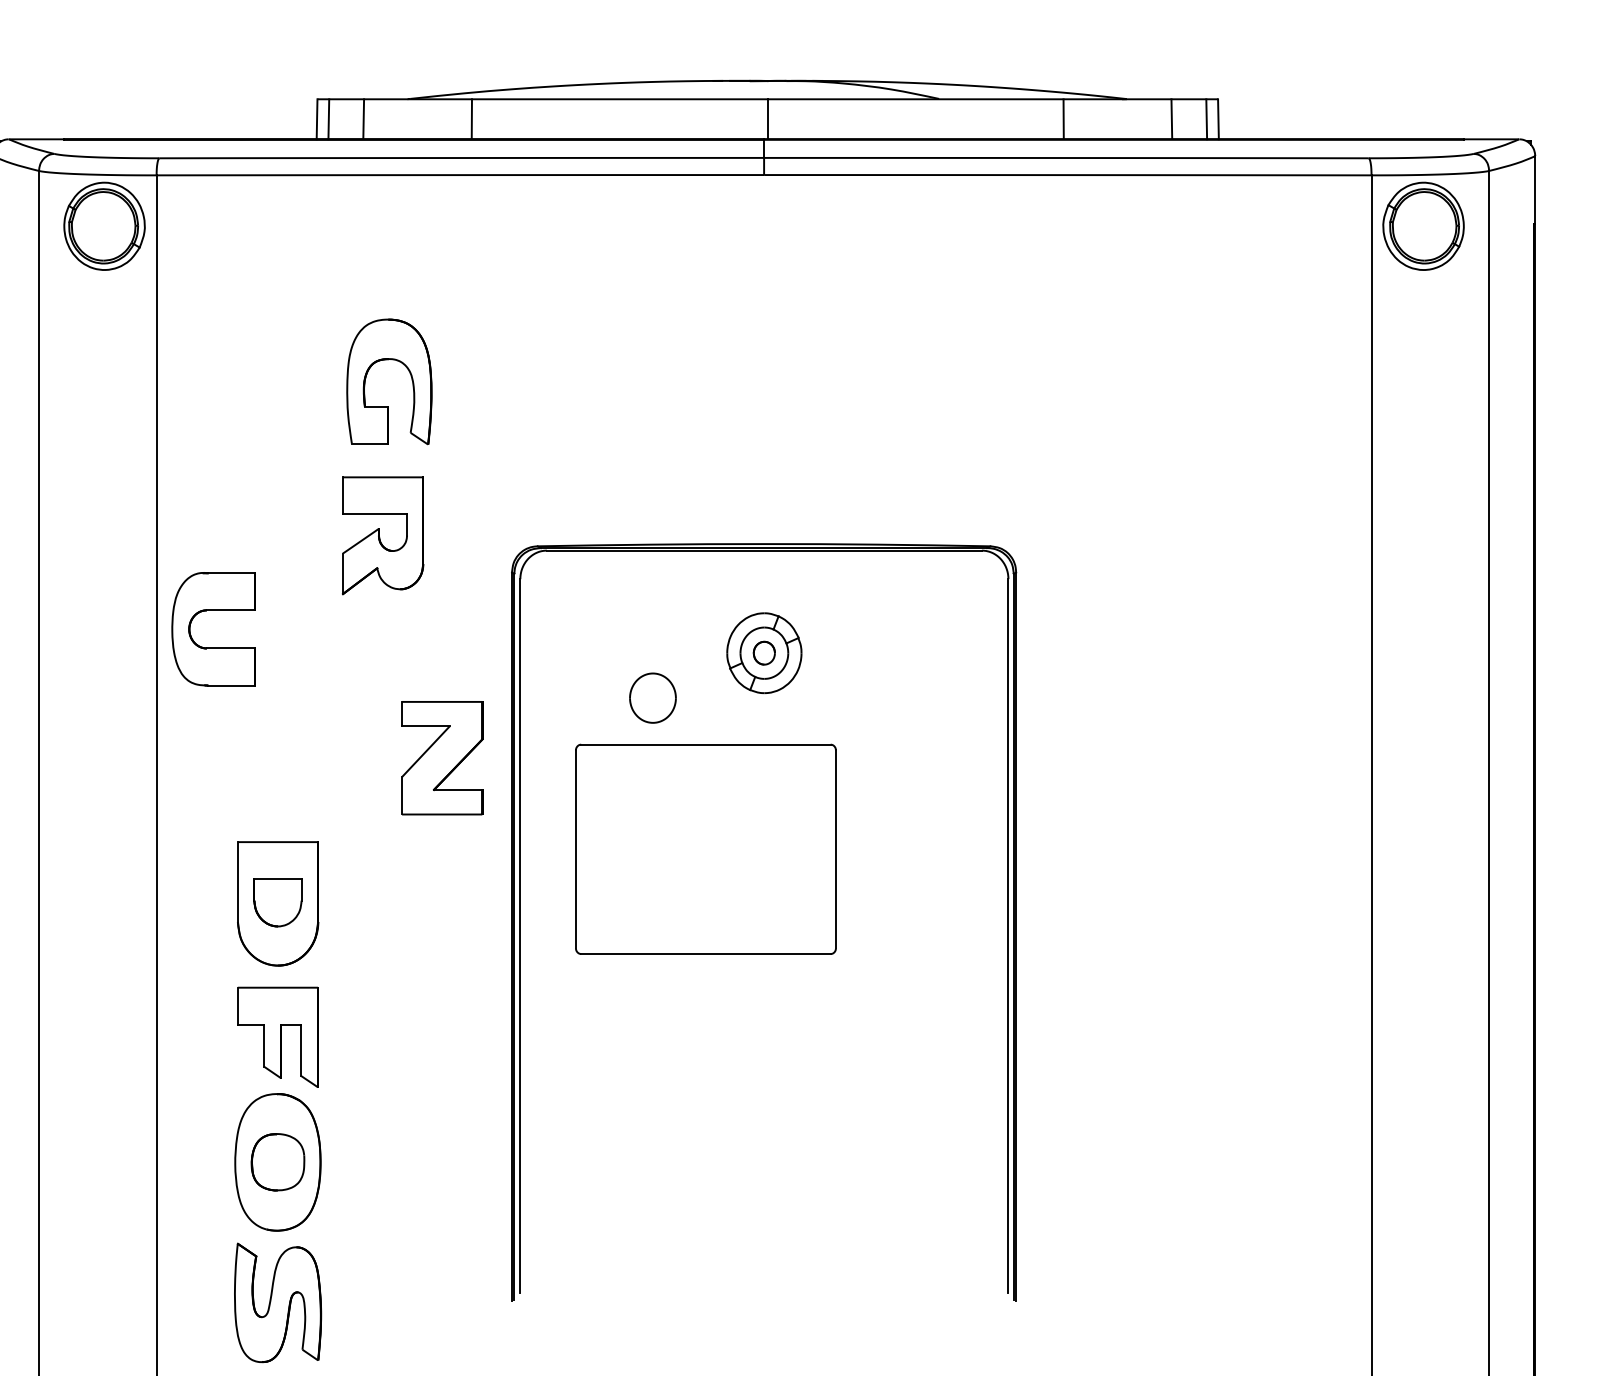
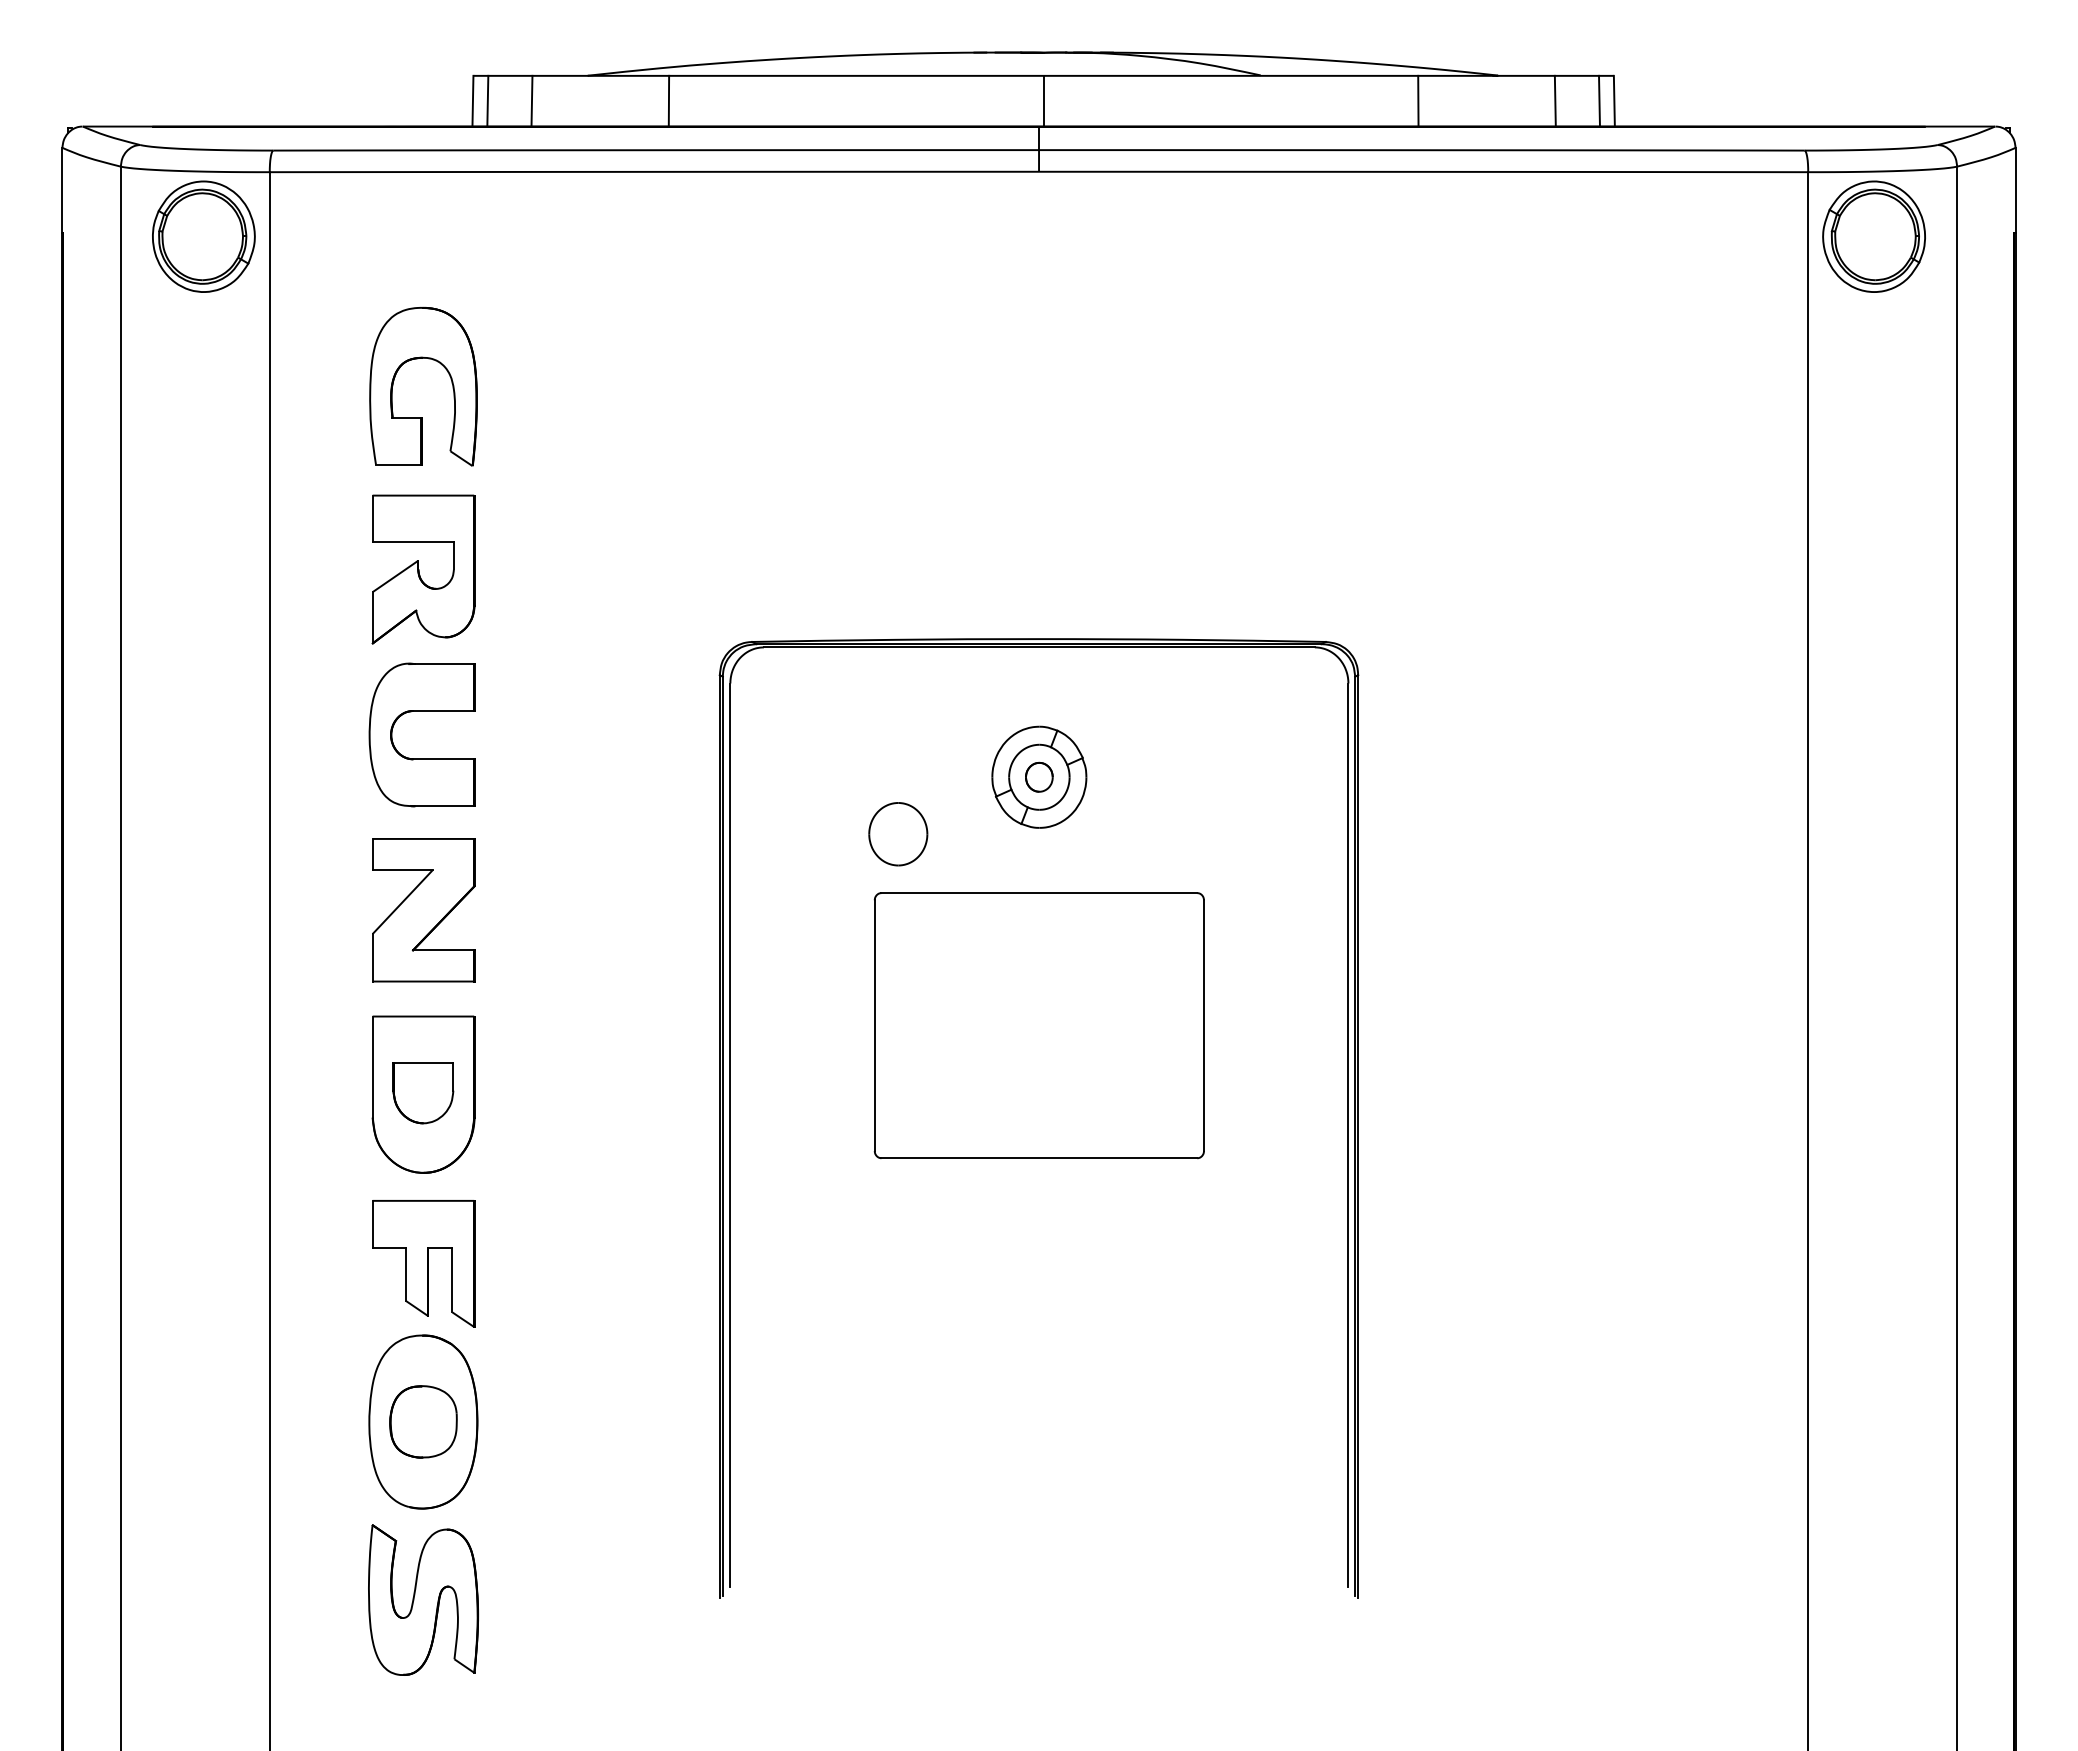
part: (393, 360) -> (428, 359), moved
part: (383, 535) -> (423, 569), moved
part: (213, 610) -> (421, 711), moved
part: (442, 758) -> (423, 910), moved
part: (705, 849) -> (1038, 1025), moved

